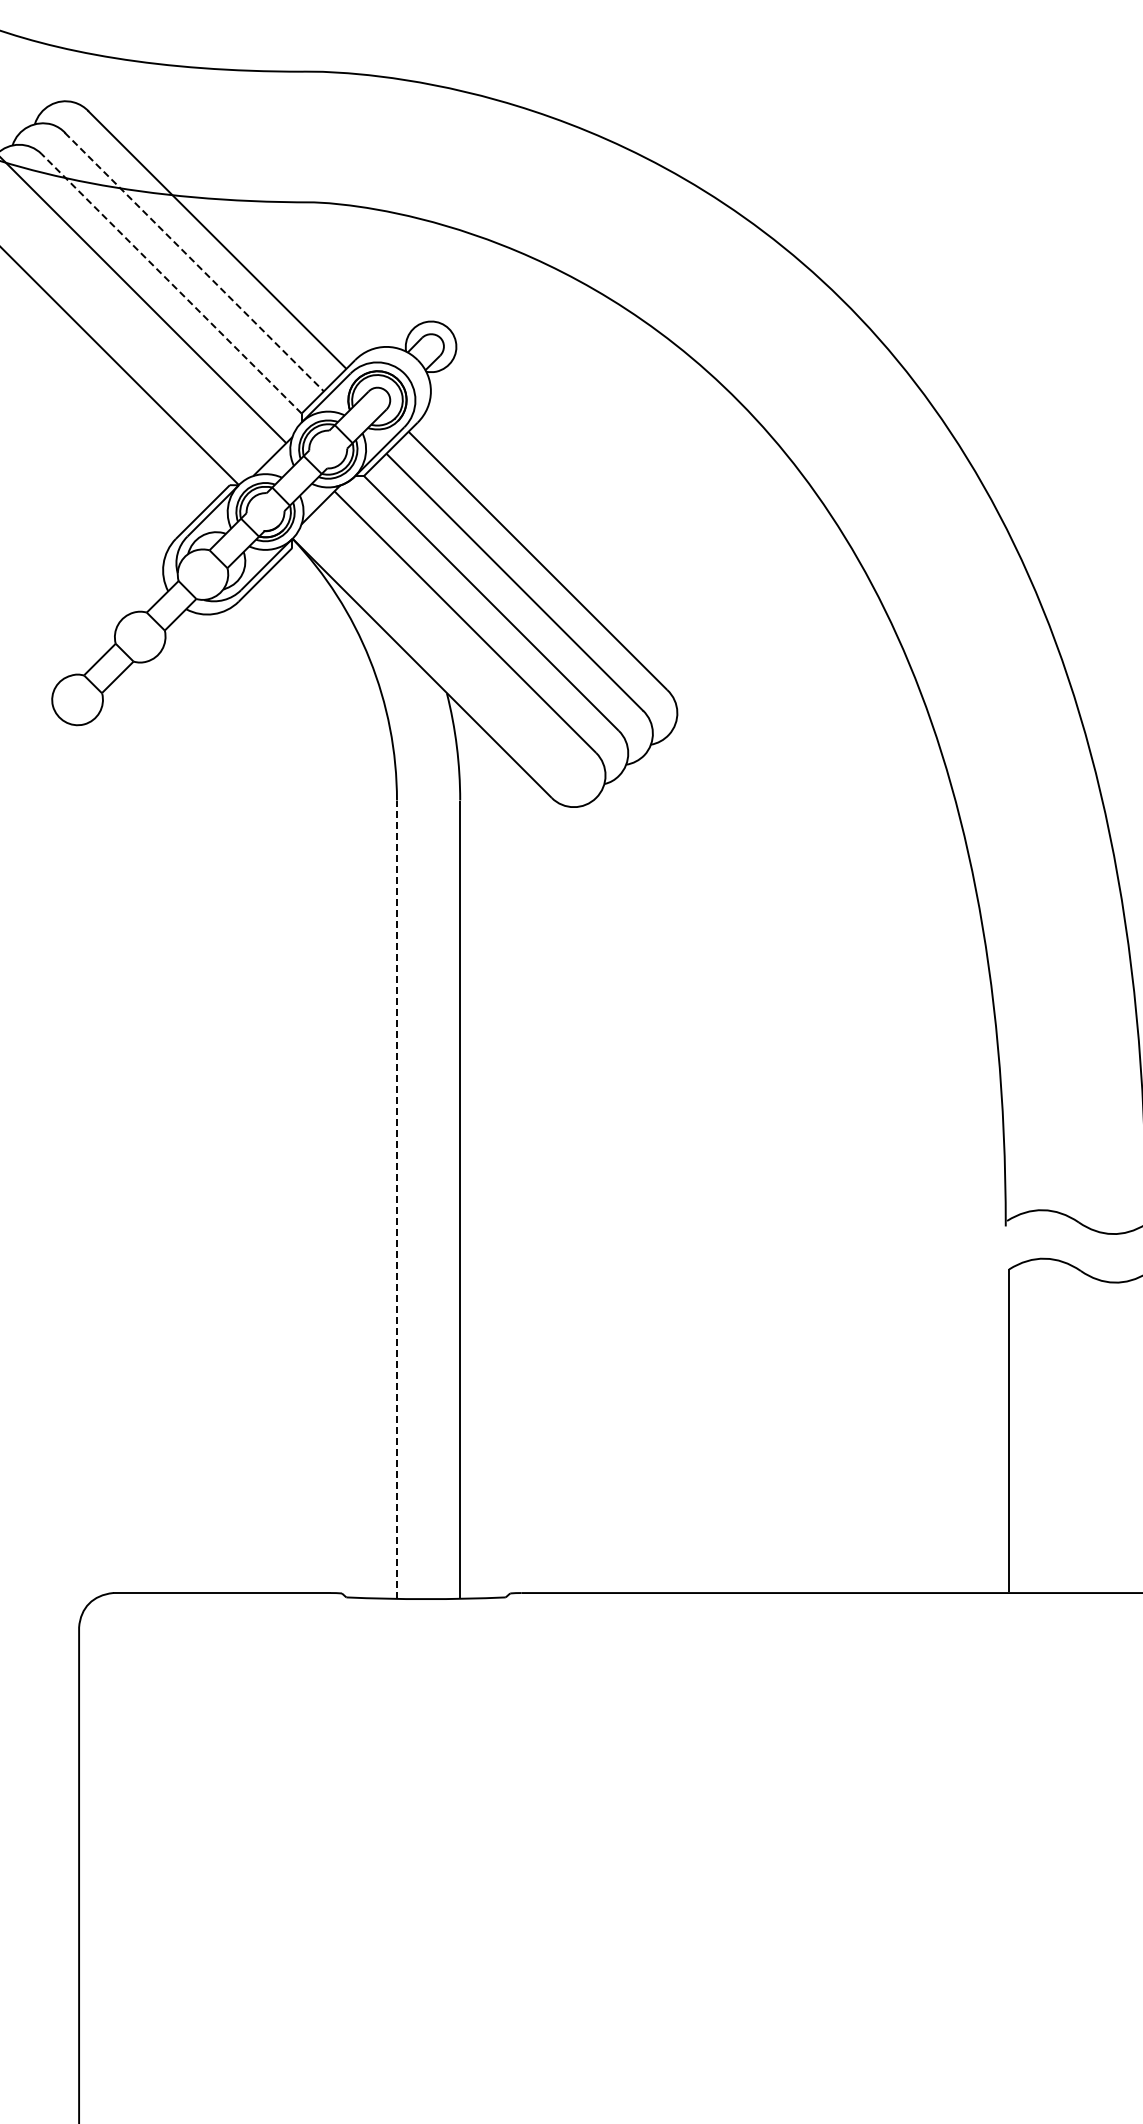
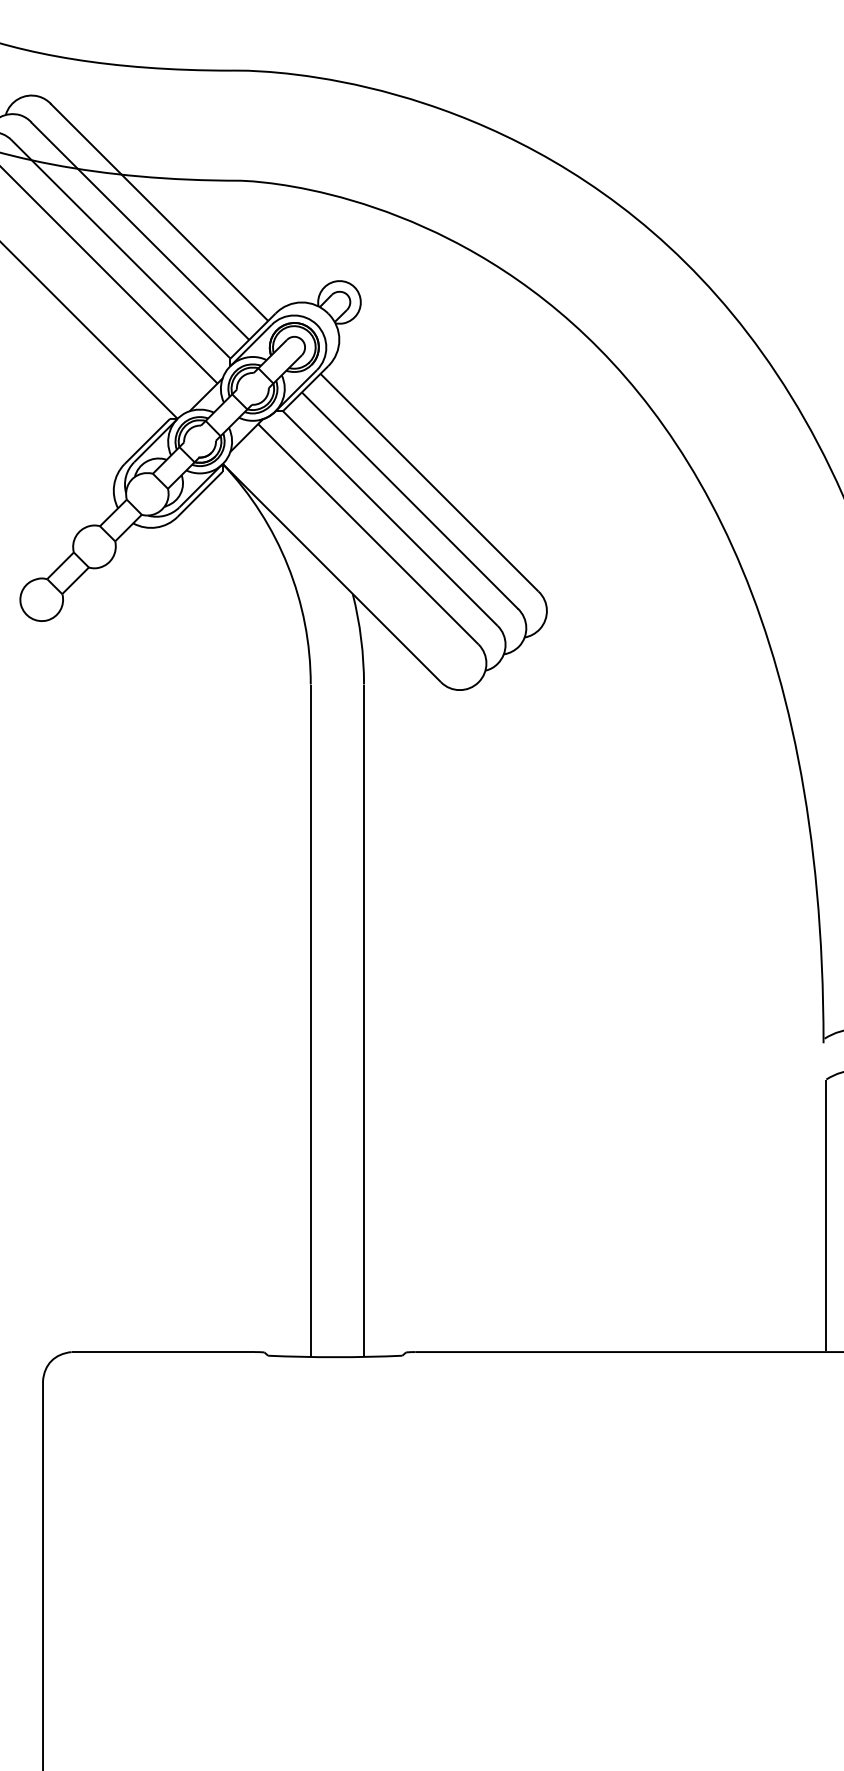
line: (194, 262) -> (140, 231), dashed -> solid
line: (171, 283) -> (120, 249), dashed -> solid
line: (396, 1199) -> (310, 1020), dashed -> solid

